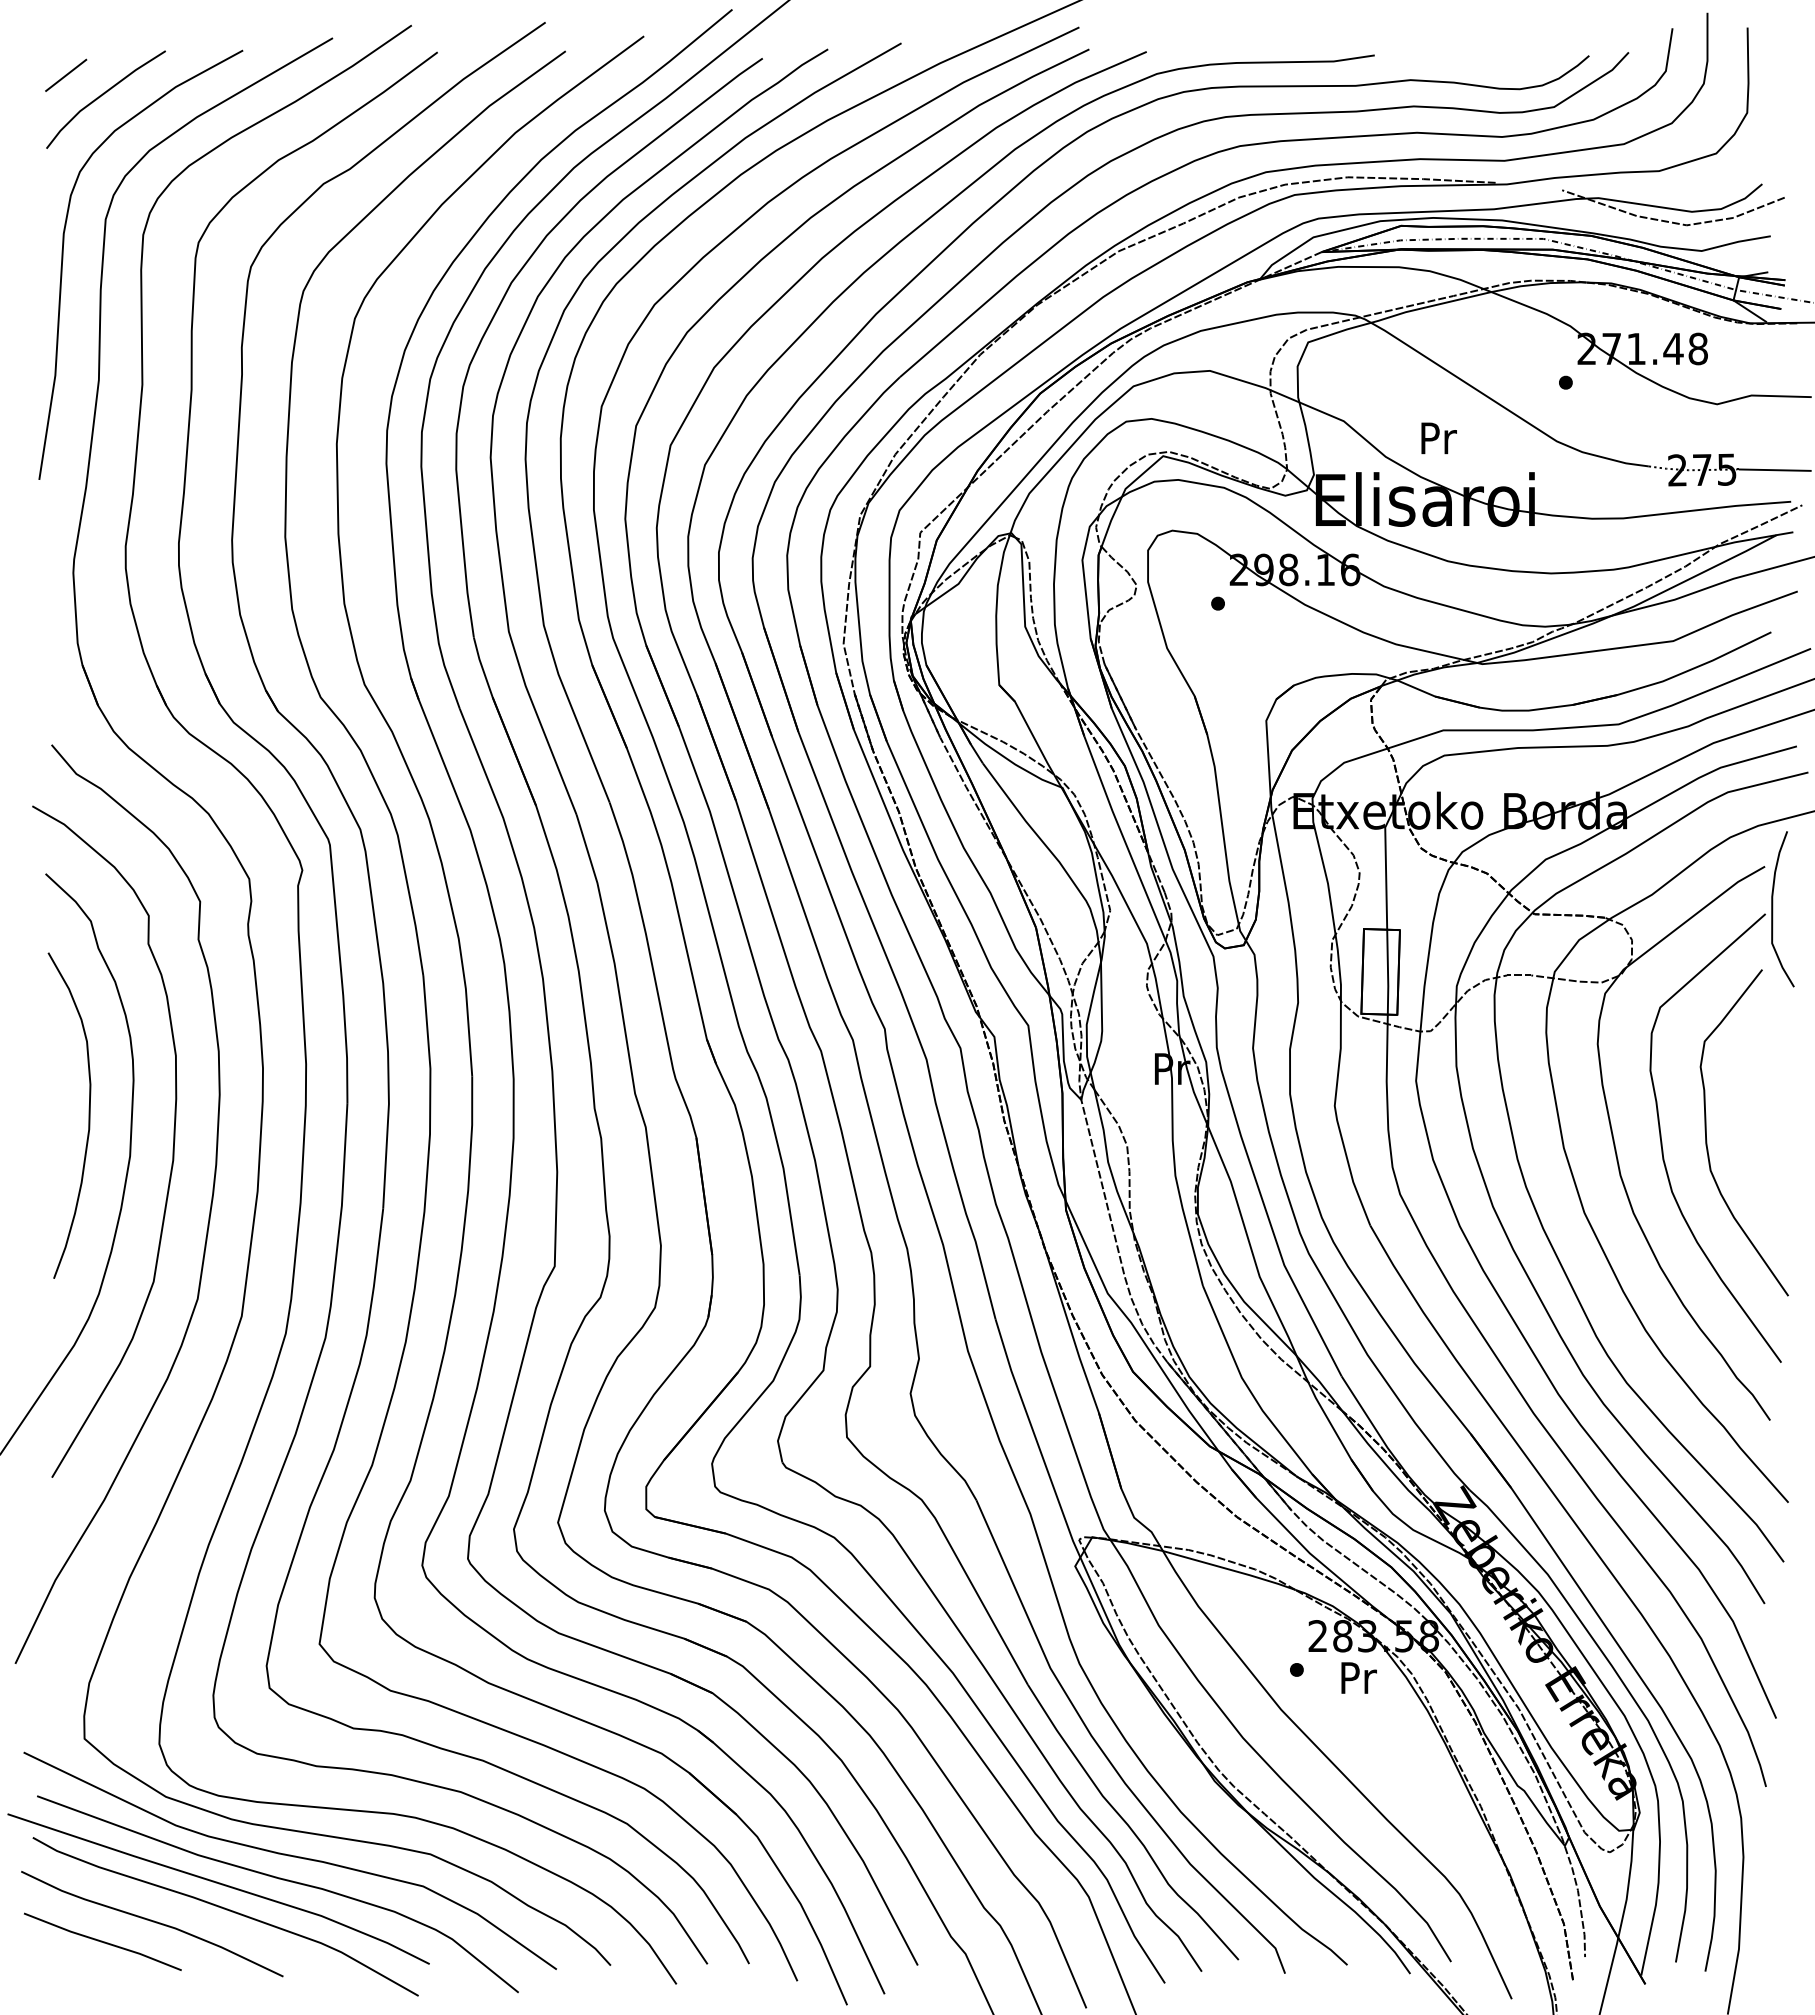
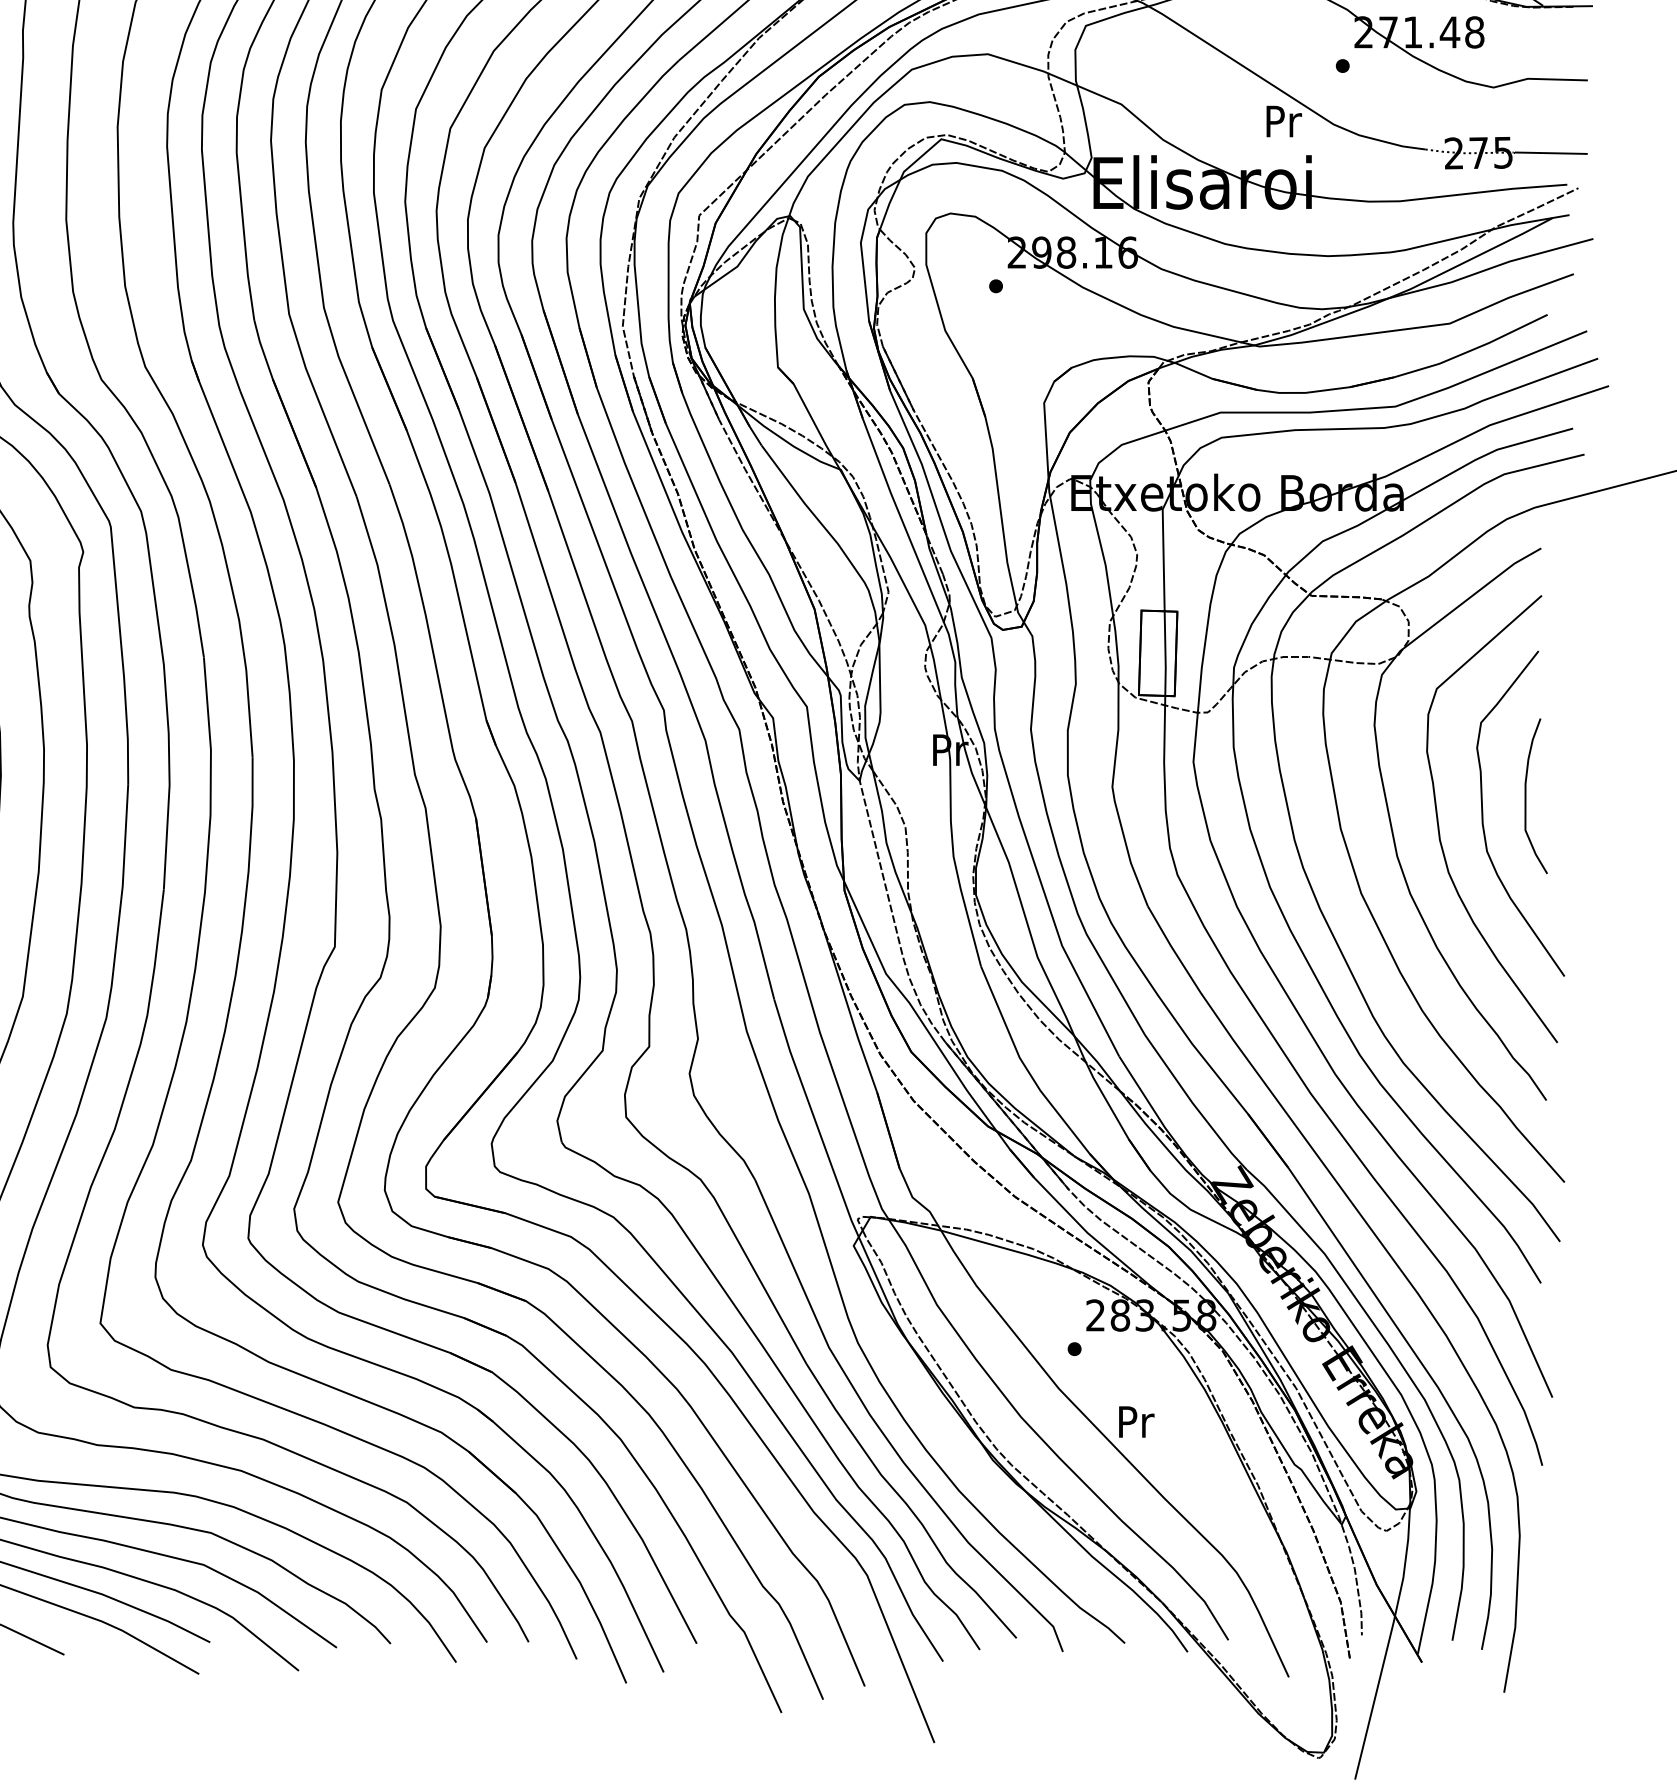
text: (1438, 438) -> (1283, 121), moved
curve: (1773, 909) -> (1526, 796), moved
text: (1358, 1677) -> (1136, 1421), moved

